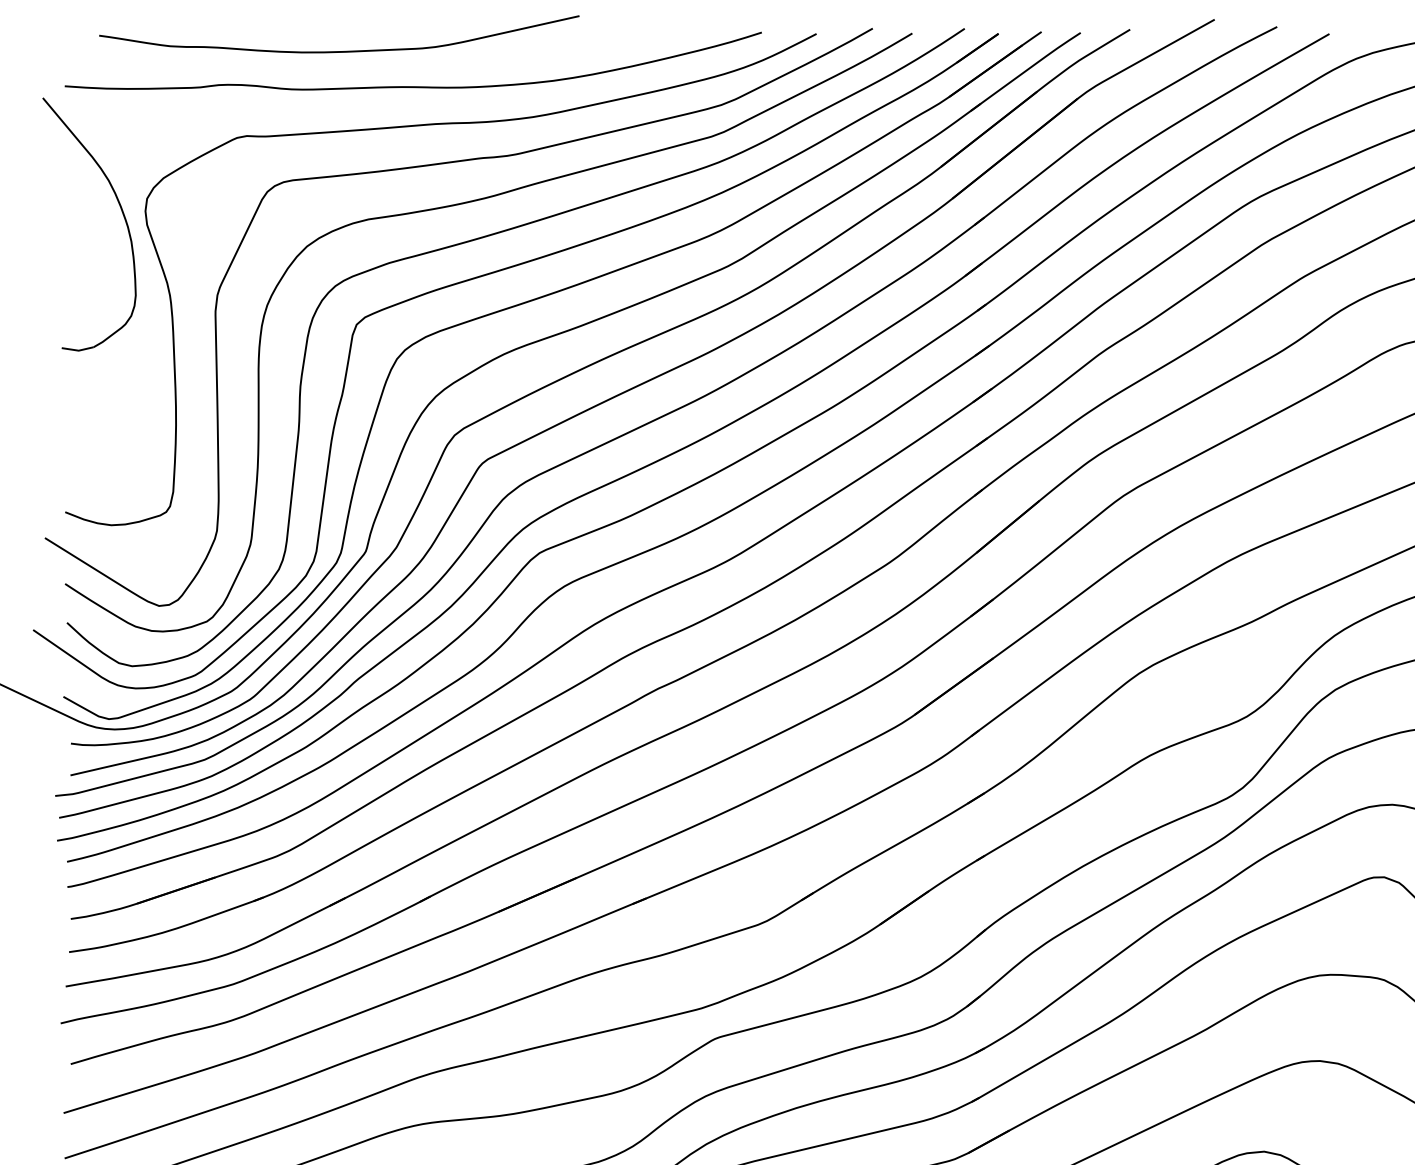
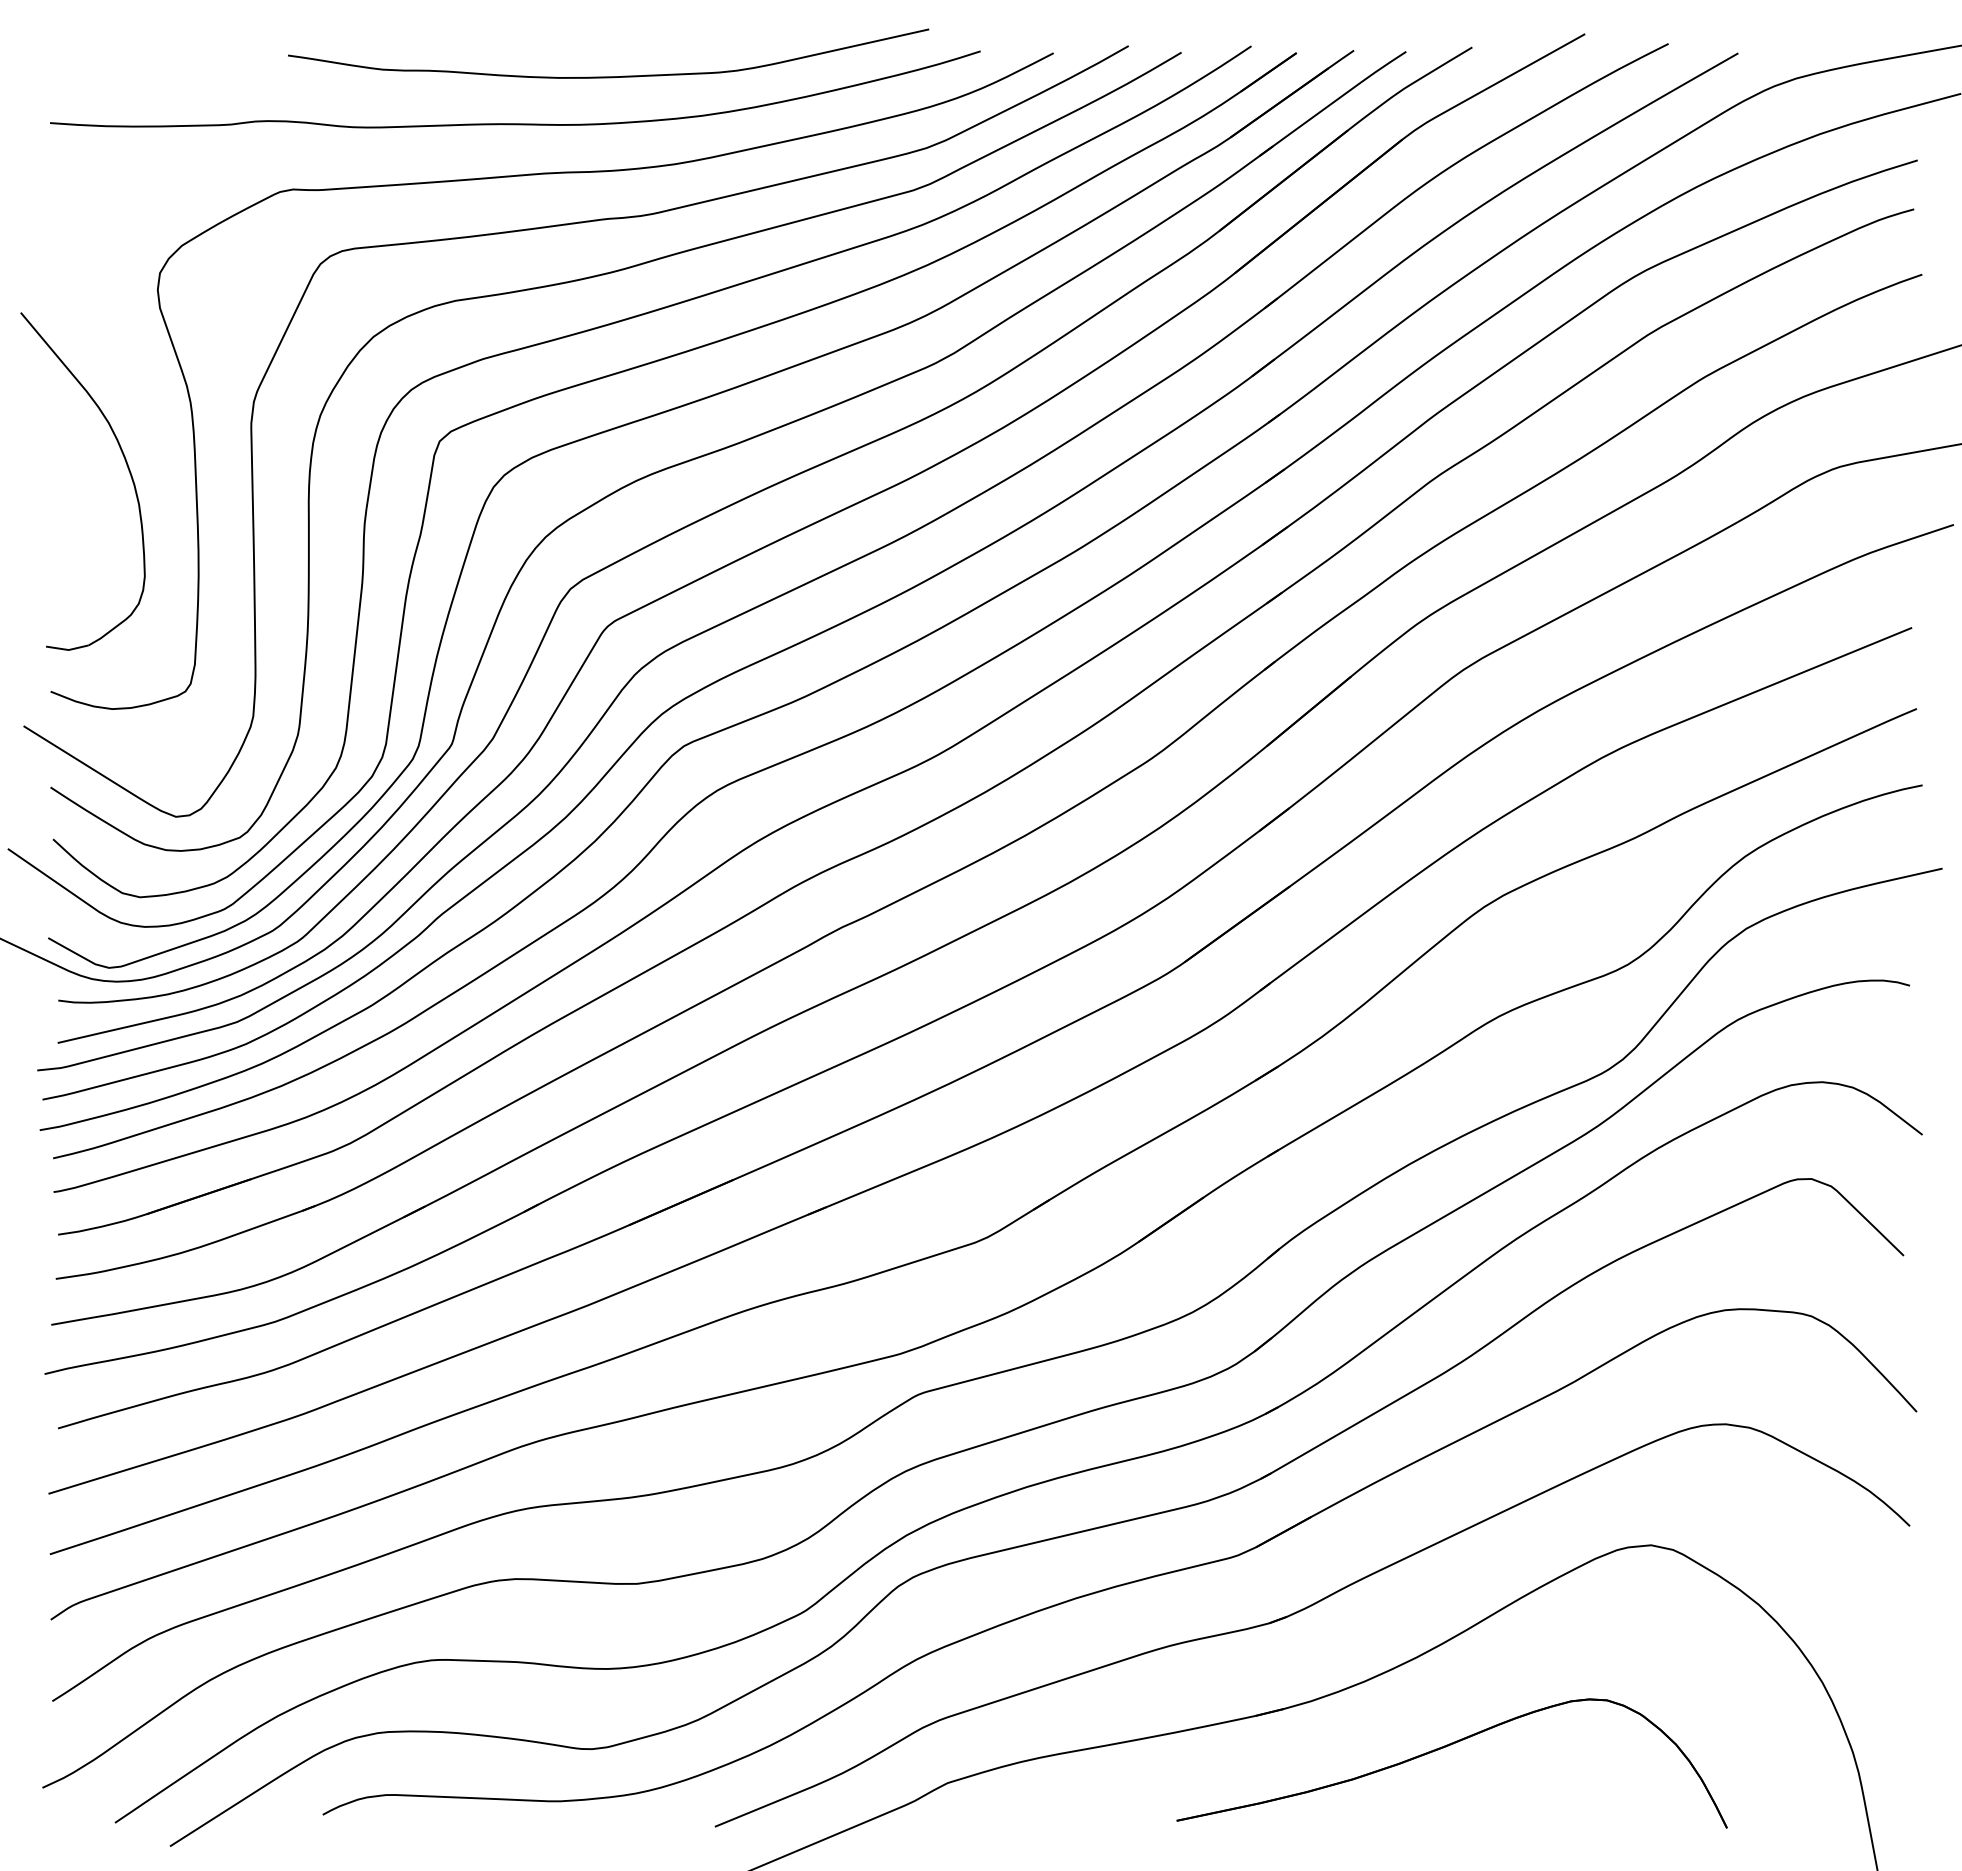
curve: (339, 51) -> (608, 76), moved
part: (122, 212) -> (126, 465), moved

